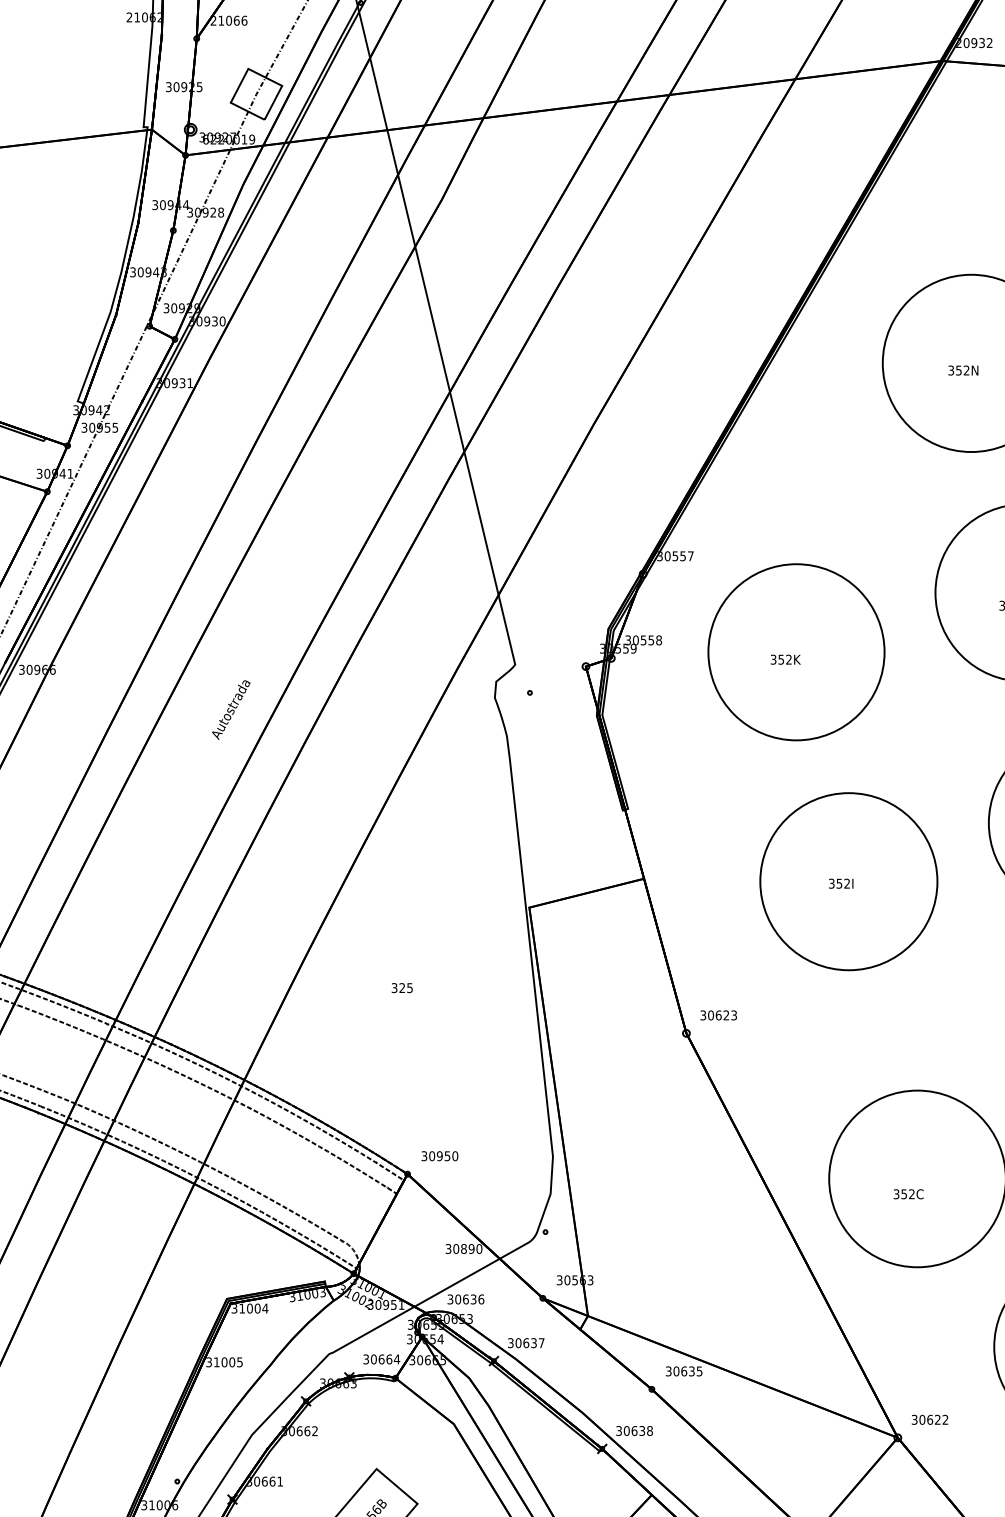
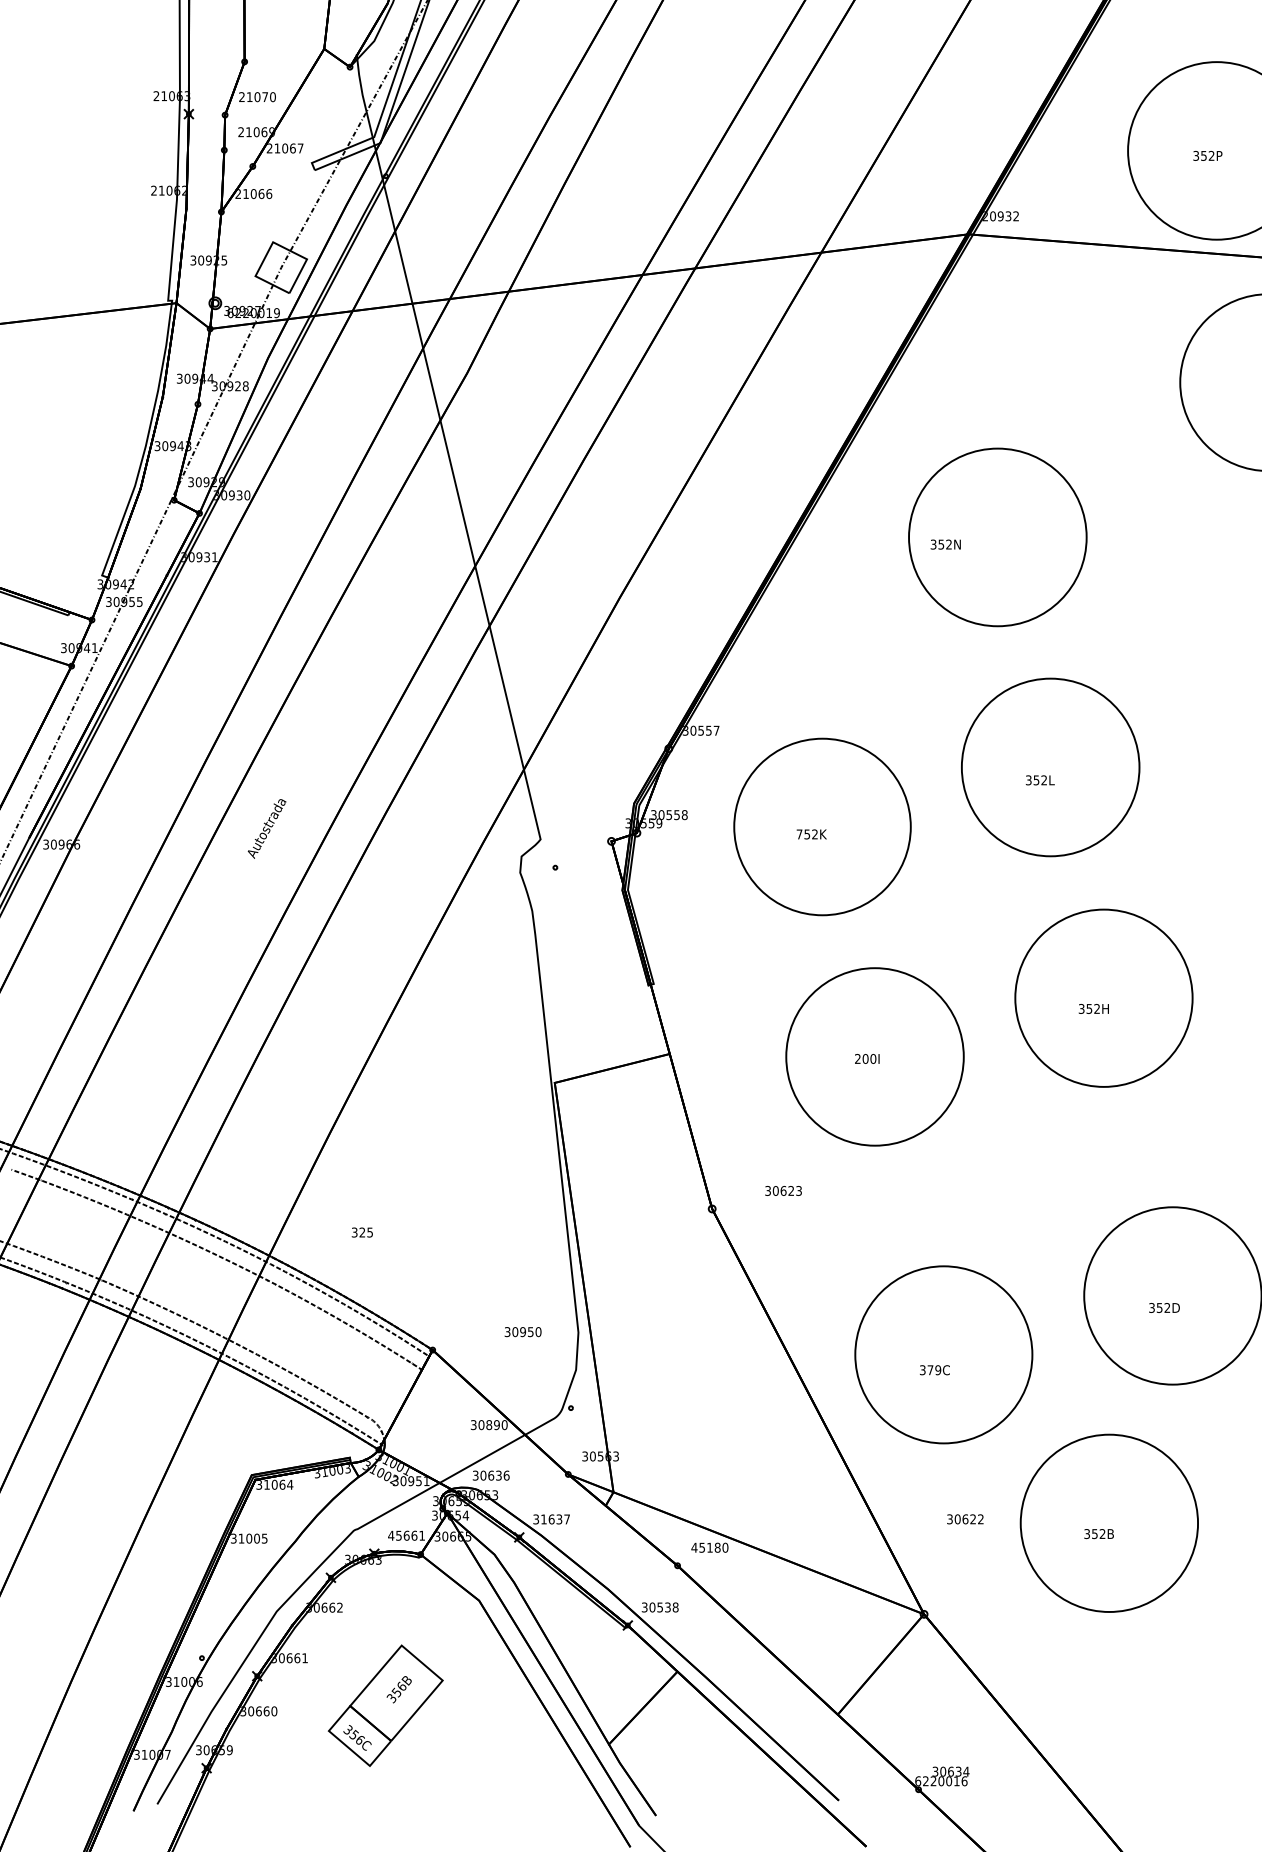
text: (963, 370) -> (945, 544), moved
text: (773, 659) -> (799, 834), 352K -> 752K
text: (230, 709) -> (266, 828), moved
text: (839, 883) -> (865, 1058), 352I -> 200I
text: (401, 988) -> (361, 1232), moved
text: (718, 1014) -> (783, 1190), moved
text: (439, 1156) -> (522, 1332), moved
text: (908, 1194) -> (934, 1370), 352C -> 379C
text: (257, 1308) -> (282, 1484), 31004 -> 31064
text: (518, 1343) -> (543, 1519), 30637 -> 31637
text: (381, 1359) -> (406, 1535), 30664 -> 45661
text: (683, 1371) -> (709, 1547), 30635 -> 45180
text: (930, 1420) -> (965, 1519), moved
text: (634, 1430) -> (660, 1607), 30638 -> 30538

